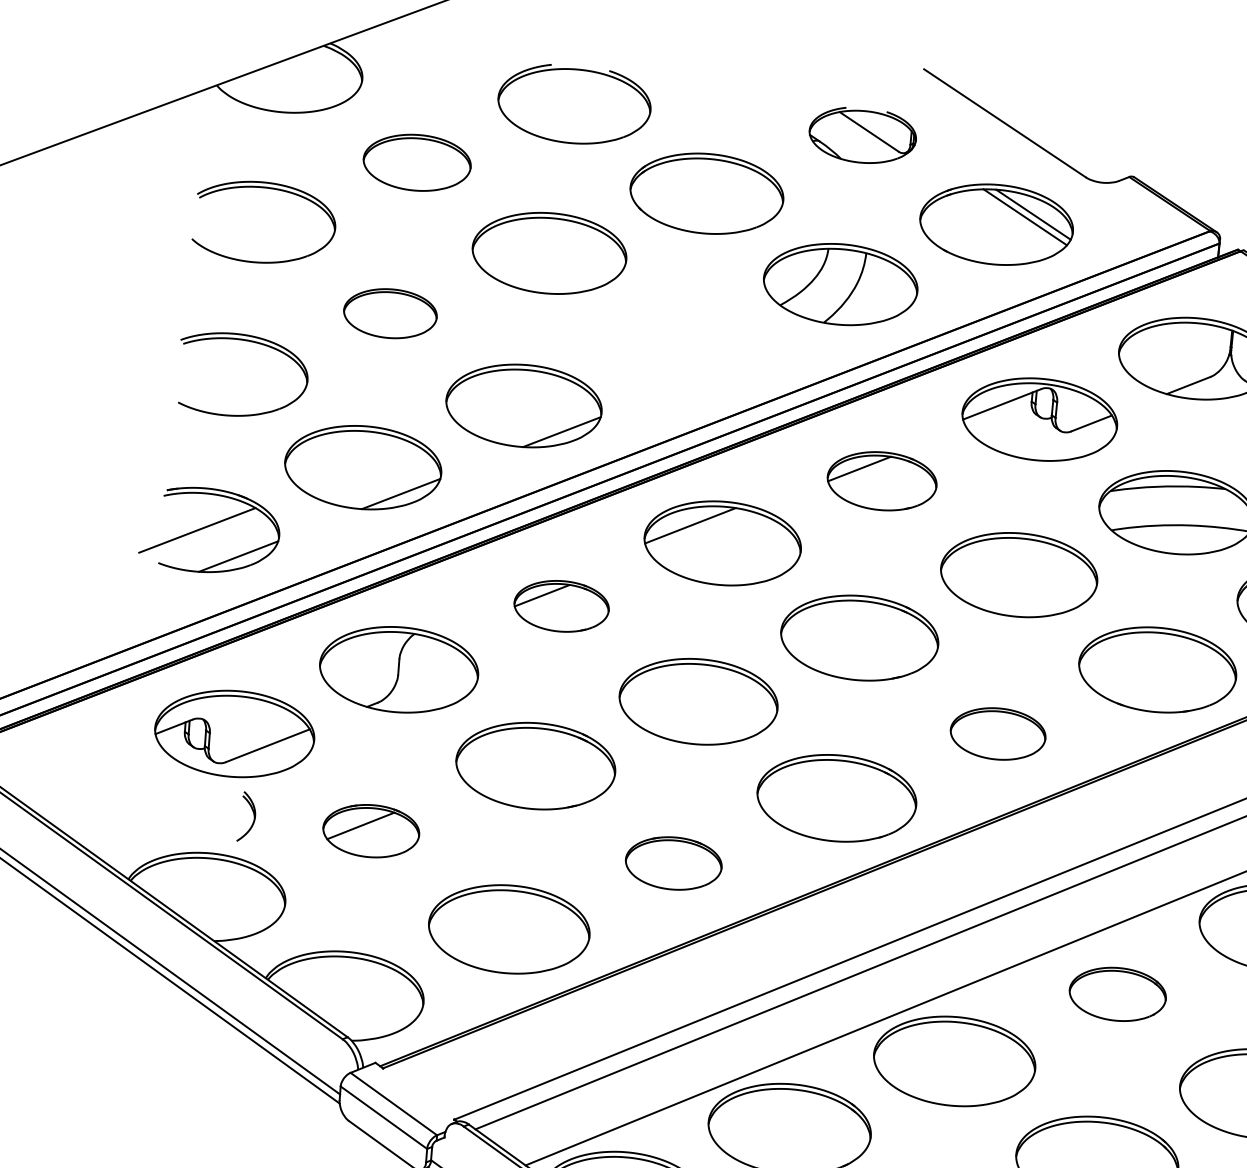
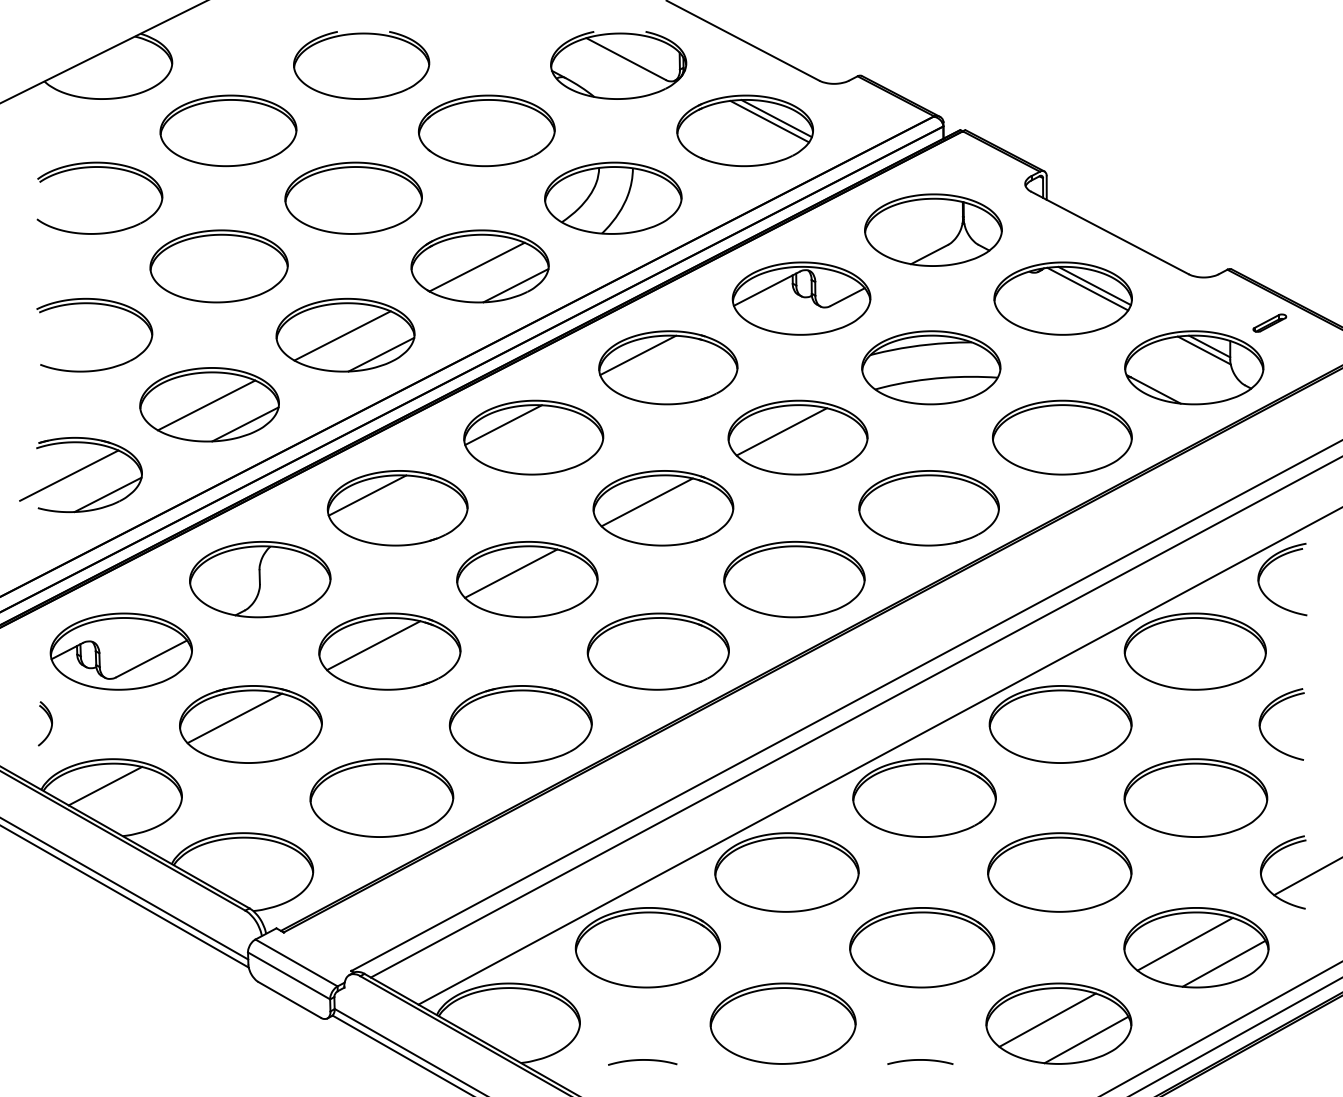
part: (862, 136) -> (618, 65), size x1.43
part: (417, 162) -> (228, 130), size x1.43
part: (389, 313) -> (218, 266), size x1.67
part: (682, 344) -> (479, 266), added
line: (520, 405) -> (342, 335), added
line: (359, 468) -> (206, 405), added
part: (882, 480) -> (668, 367), size x1.43
line: (1001, 566) -> (781, 431), added
part: (561, 606) -> (397, 508), size x1.67
line: (841, 629) -> (646, 502), added
line: (681, 693) -> (511, 573), added
part: (998, 733) -> (794, 579), size x1.67
line: (518, 757) -> (373, 645), added
part: (253, 816) -> (50, 722), moved
part: (370, 831) -> (250, 724), size x1.67
part: (673, 863) -> (520, 724), size x1.67
line: (200, 882) -> (105, 785), added
part: (1117, 993) -> (924, 797), size x1.67

